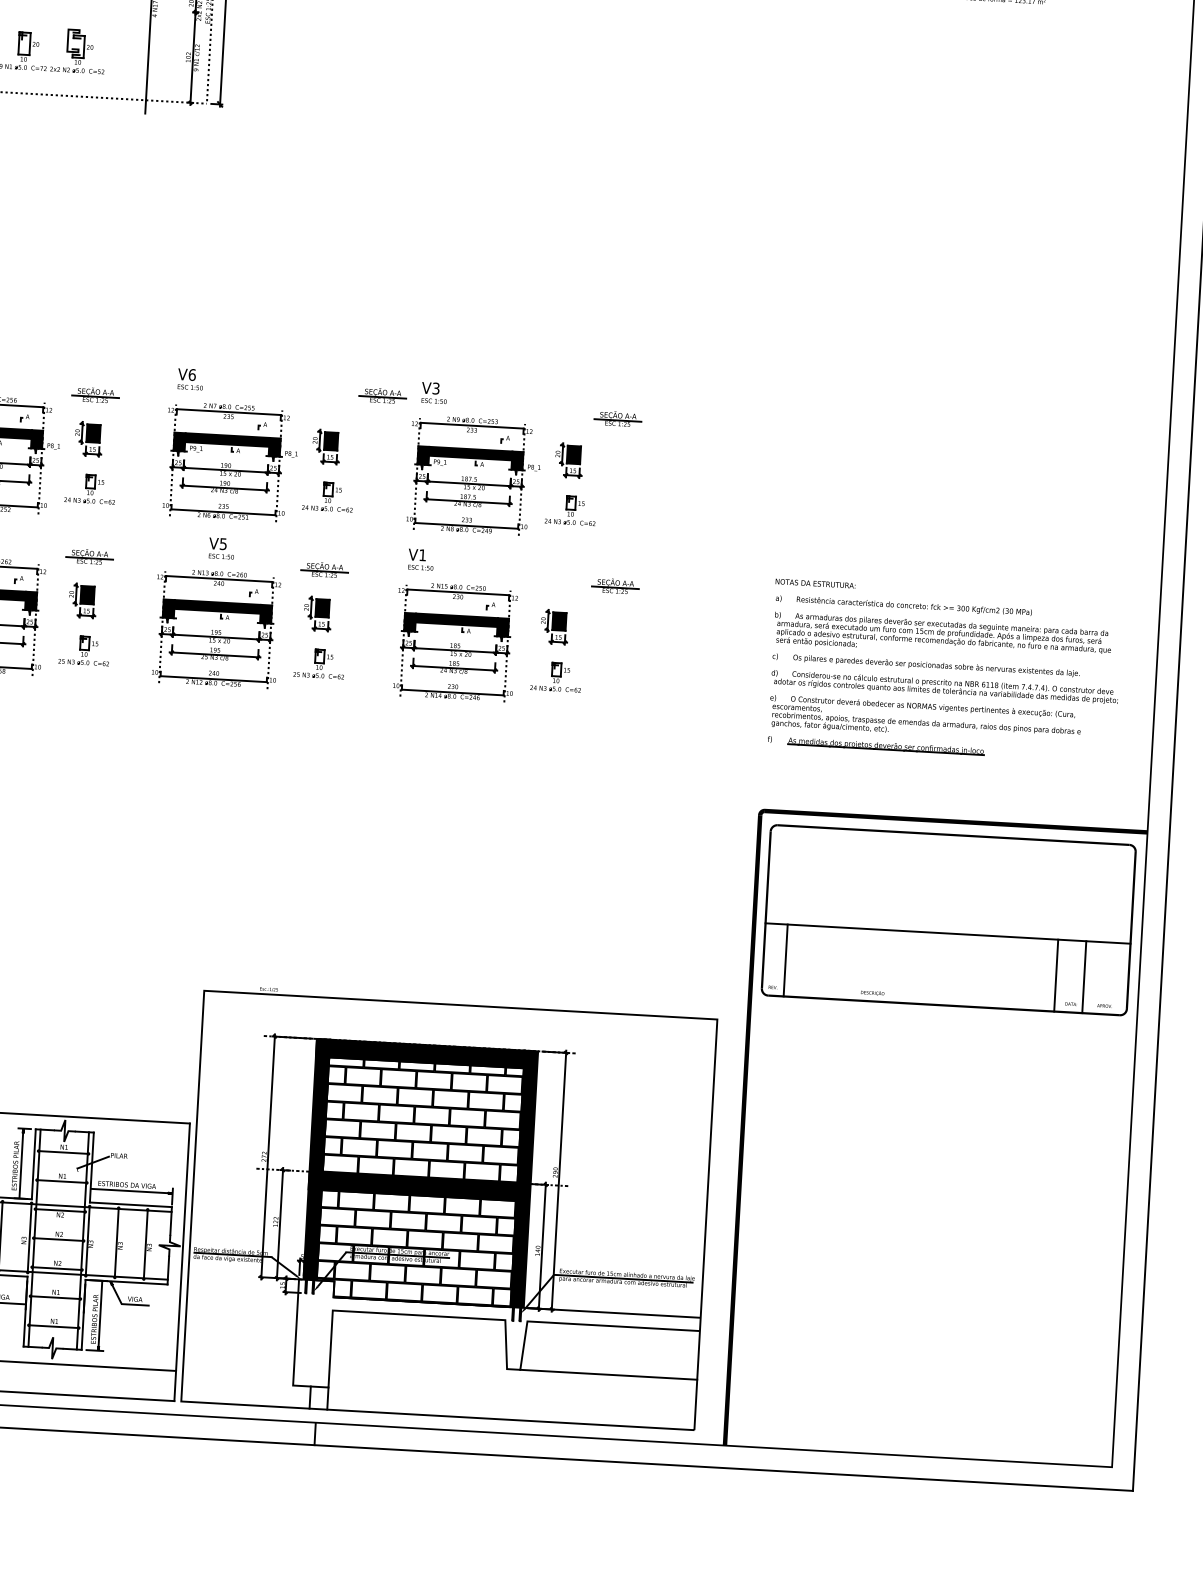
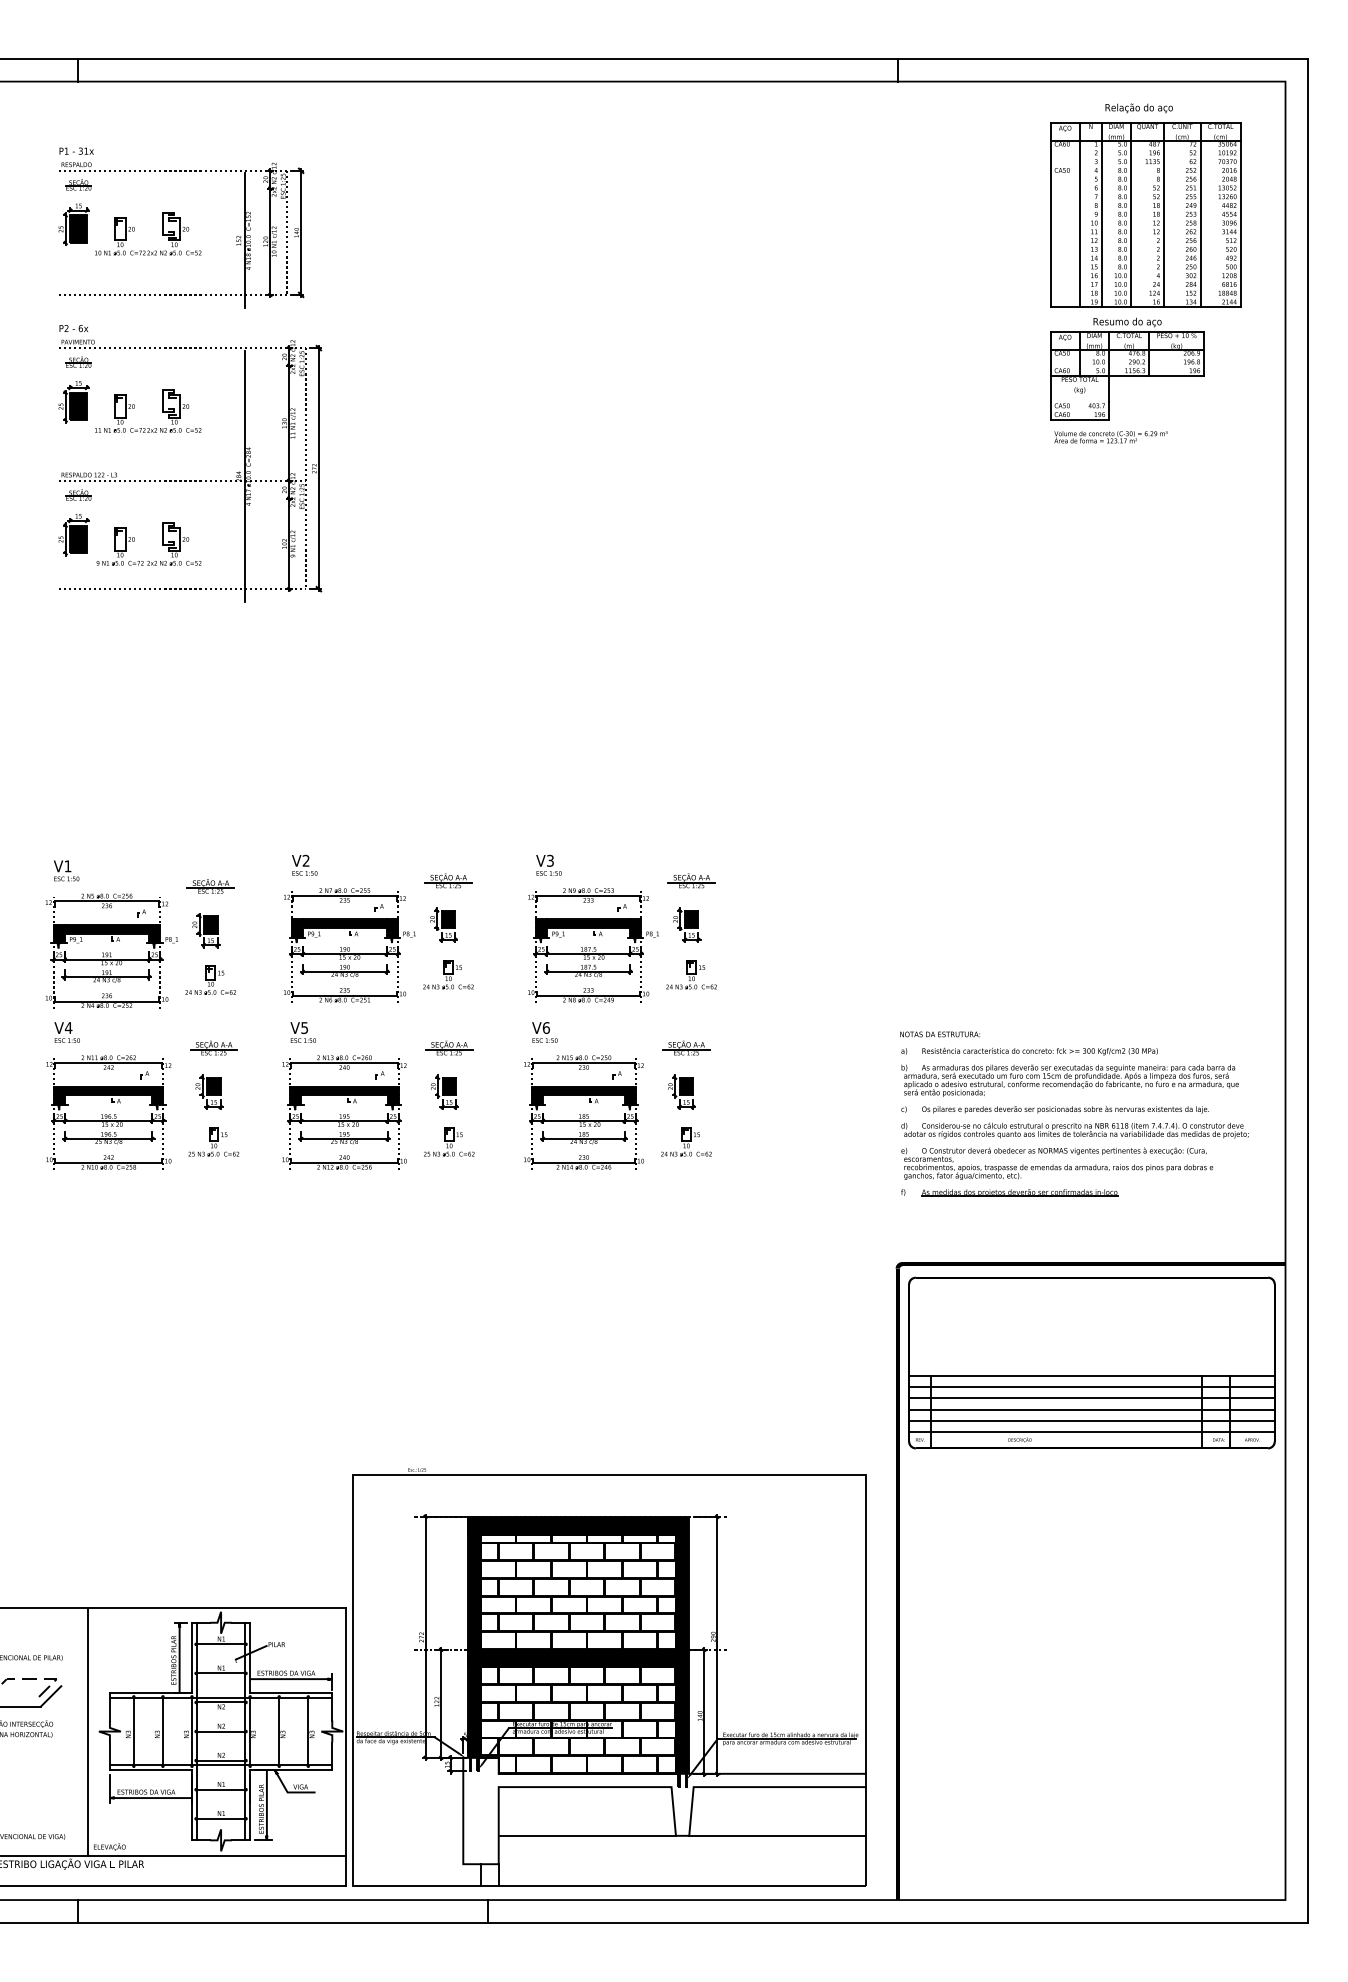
text: (191, 374) -> (305, 860), V6 -> V2
part: (382, 395) -> (448, 880), moved
part: (617, 418) -> (691, 880), moved
text: (220, 548) -> (302, 1032), moved
text: (421, 554) -> (545, 1027), V1 -> V6
part: (615, 585) -> (686, 1047), moved
line: (946, 944) -> (1091, 1387), added
line: (946, 955) -> (1091, 1398), added
line: (945, 966) -> (1091, 1409), added
line: (945, 977) -> (1091, 1420), added
line: (944, 988) -> (1091, 1431), added
line: (417, 1363) -> (586, 1835), added

